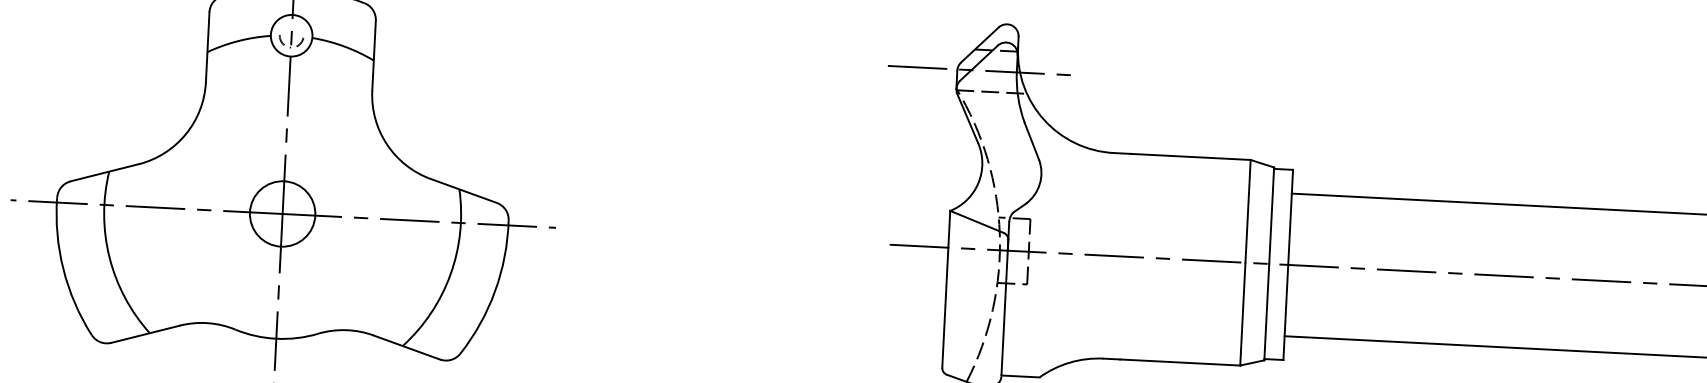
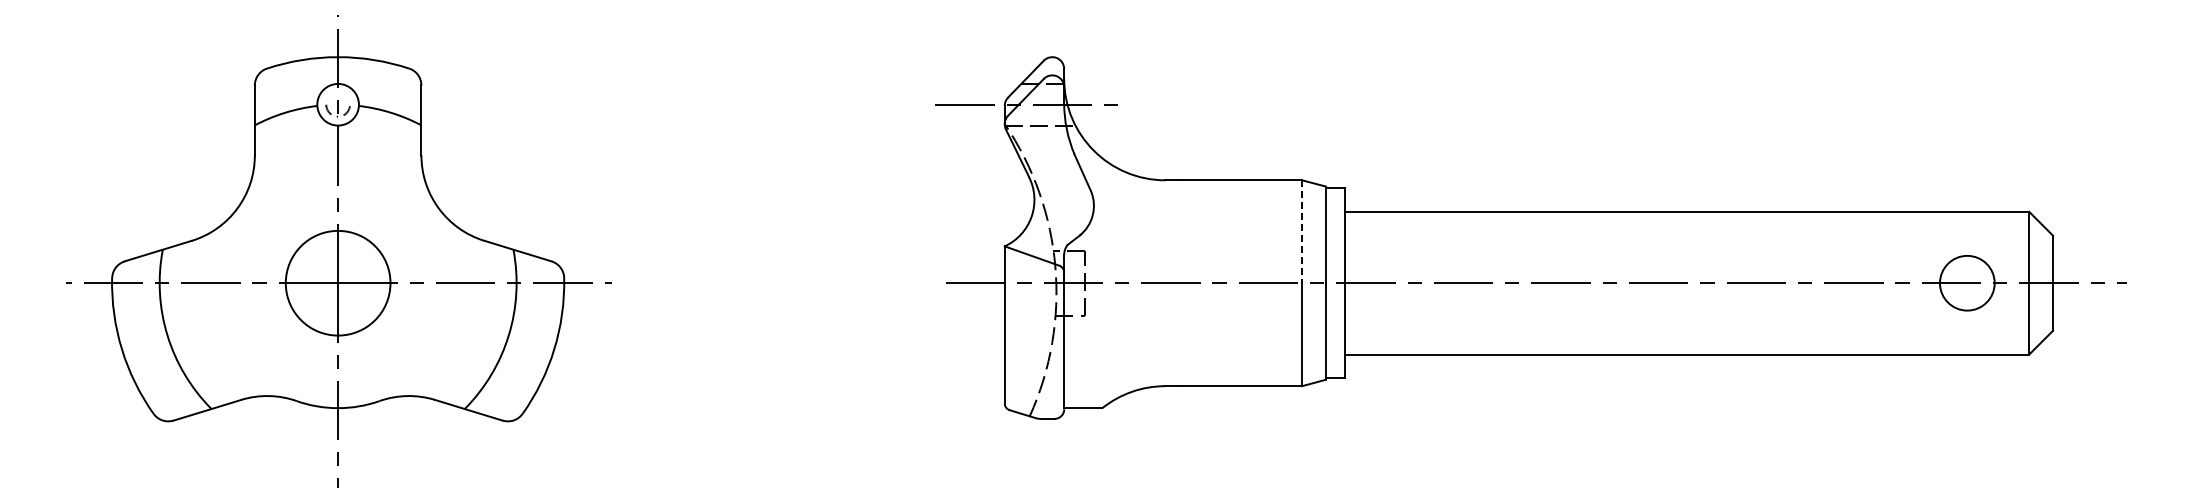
line: (1248, 212) -> (1302, 232), solid -> dashed
circle: (282, 213) -> (337, 282), size x1.6

